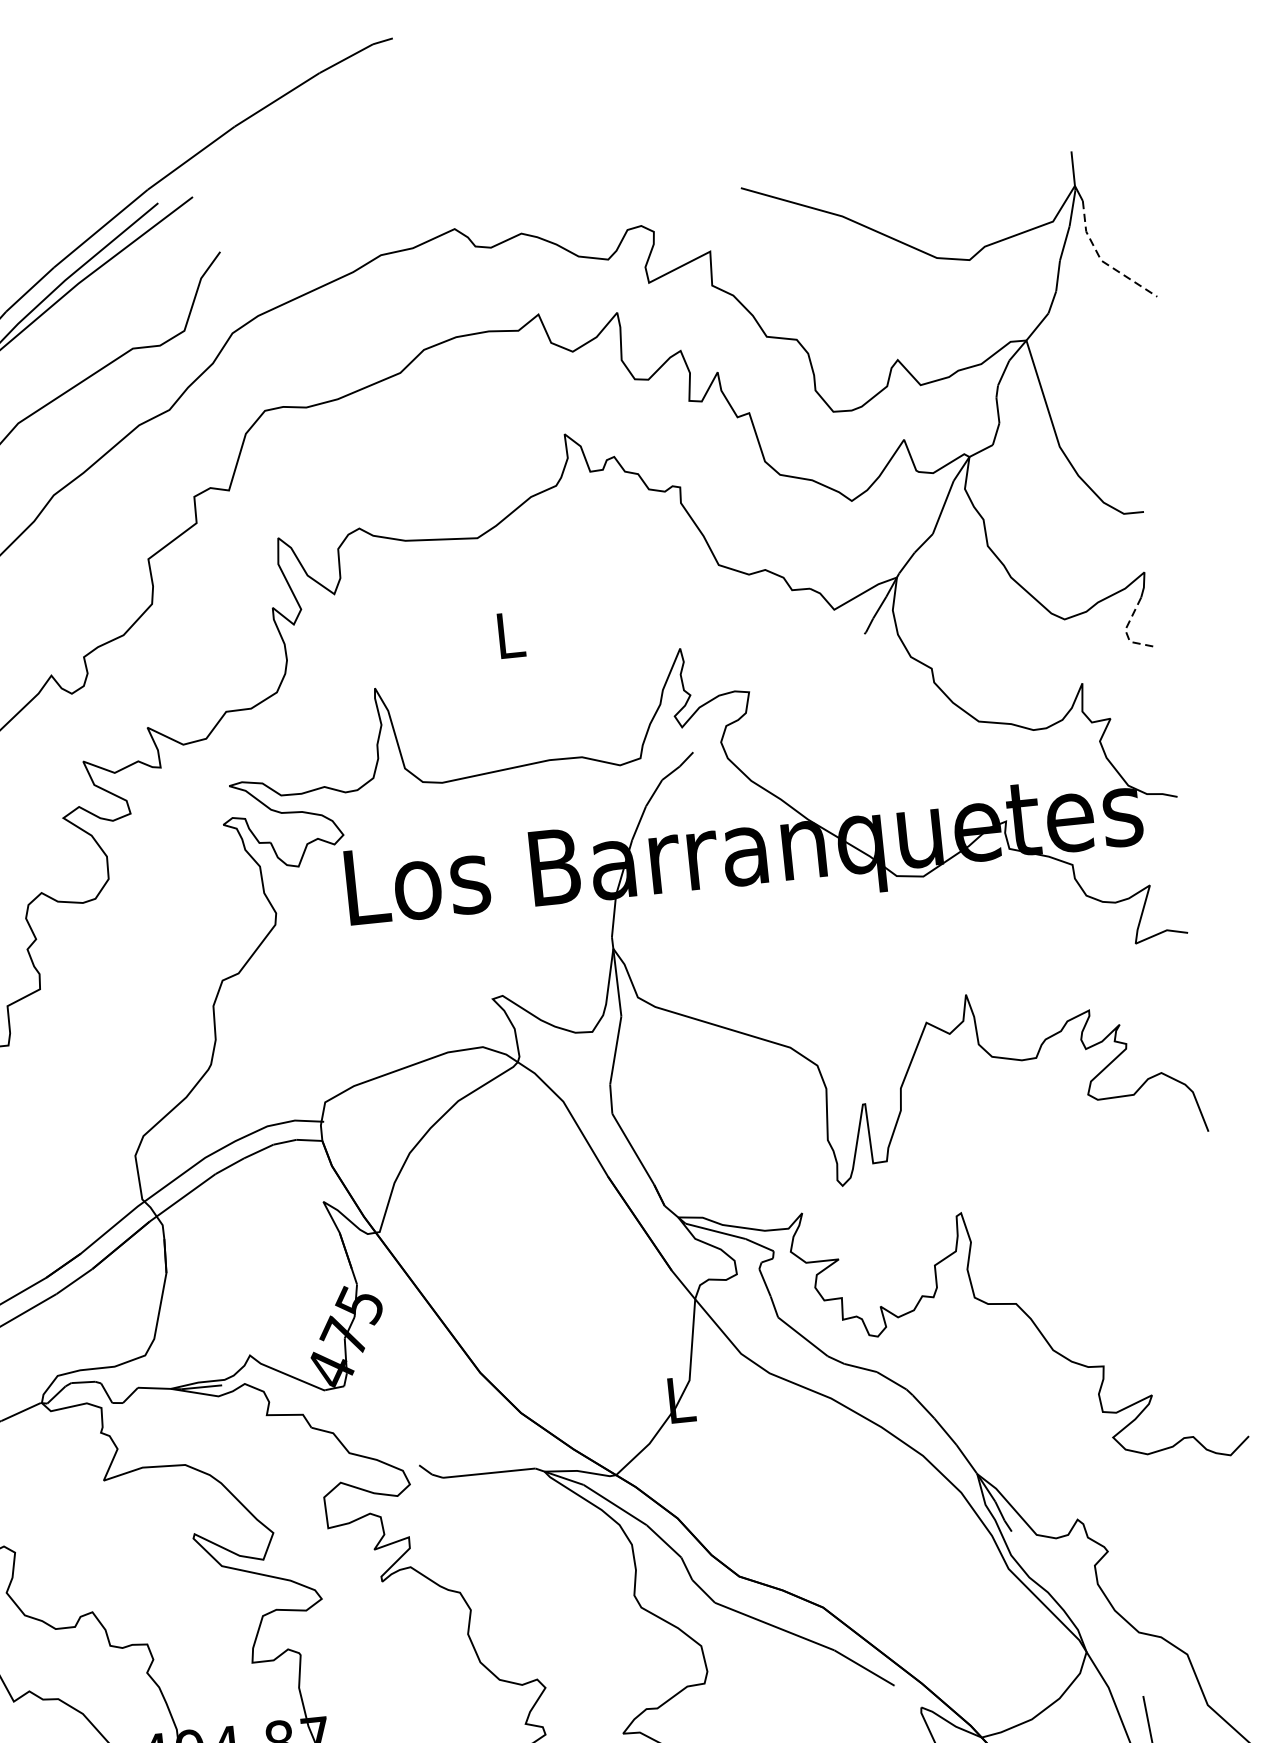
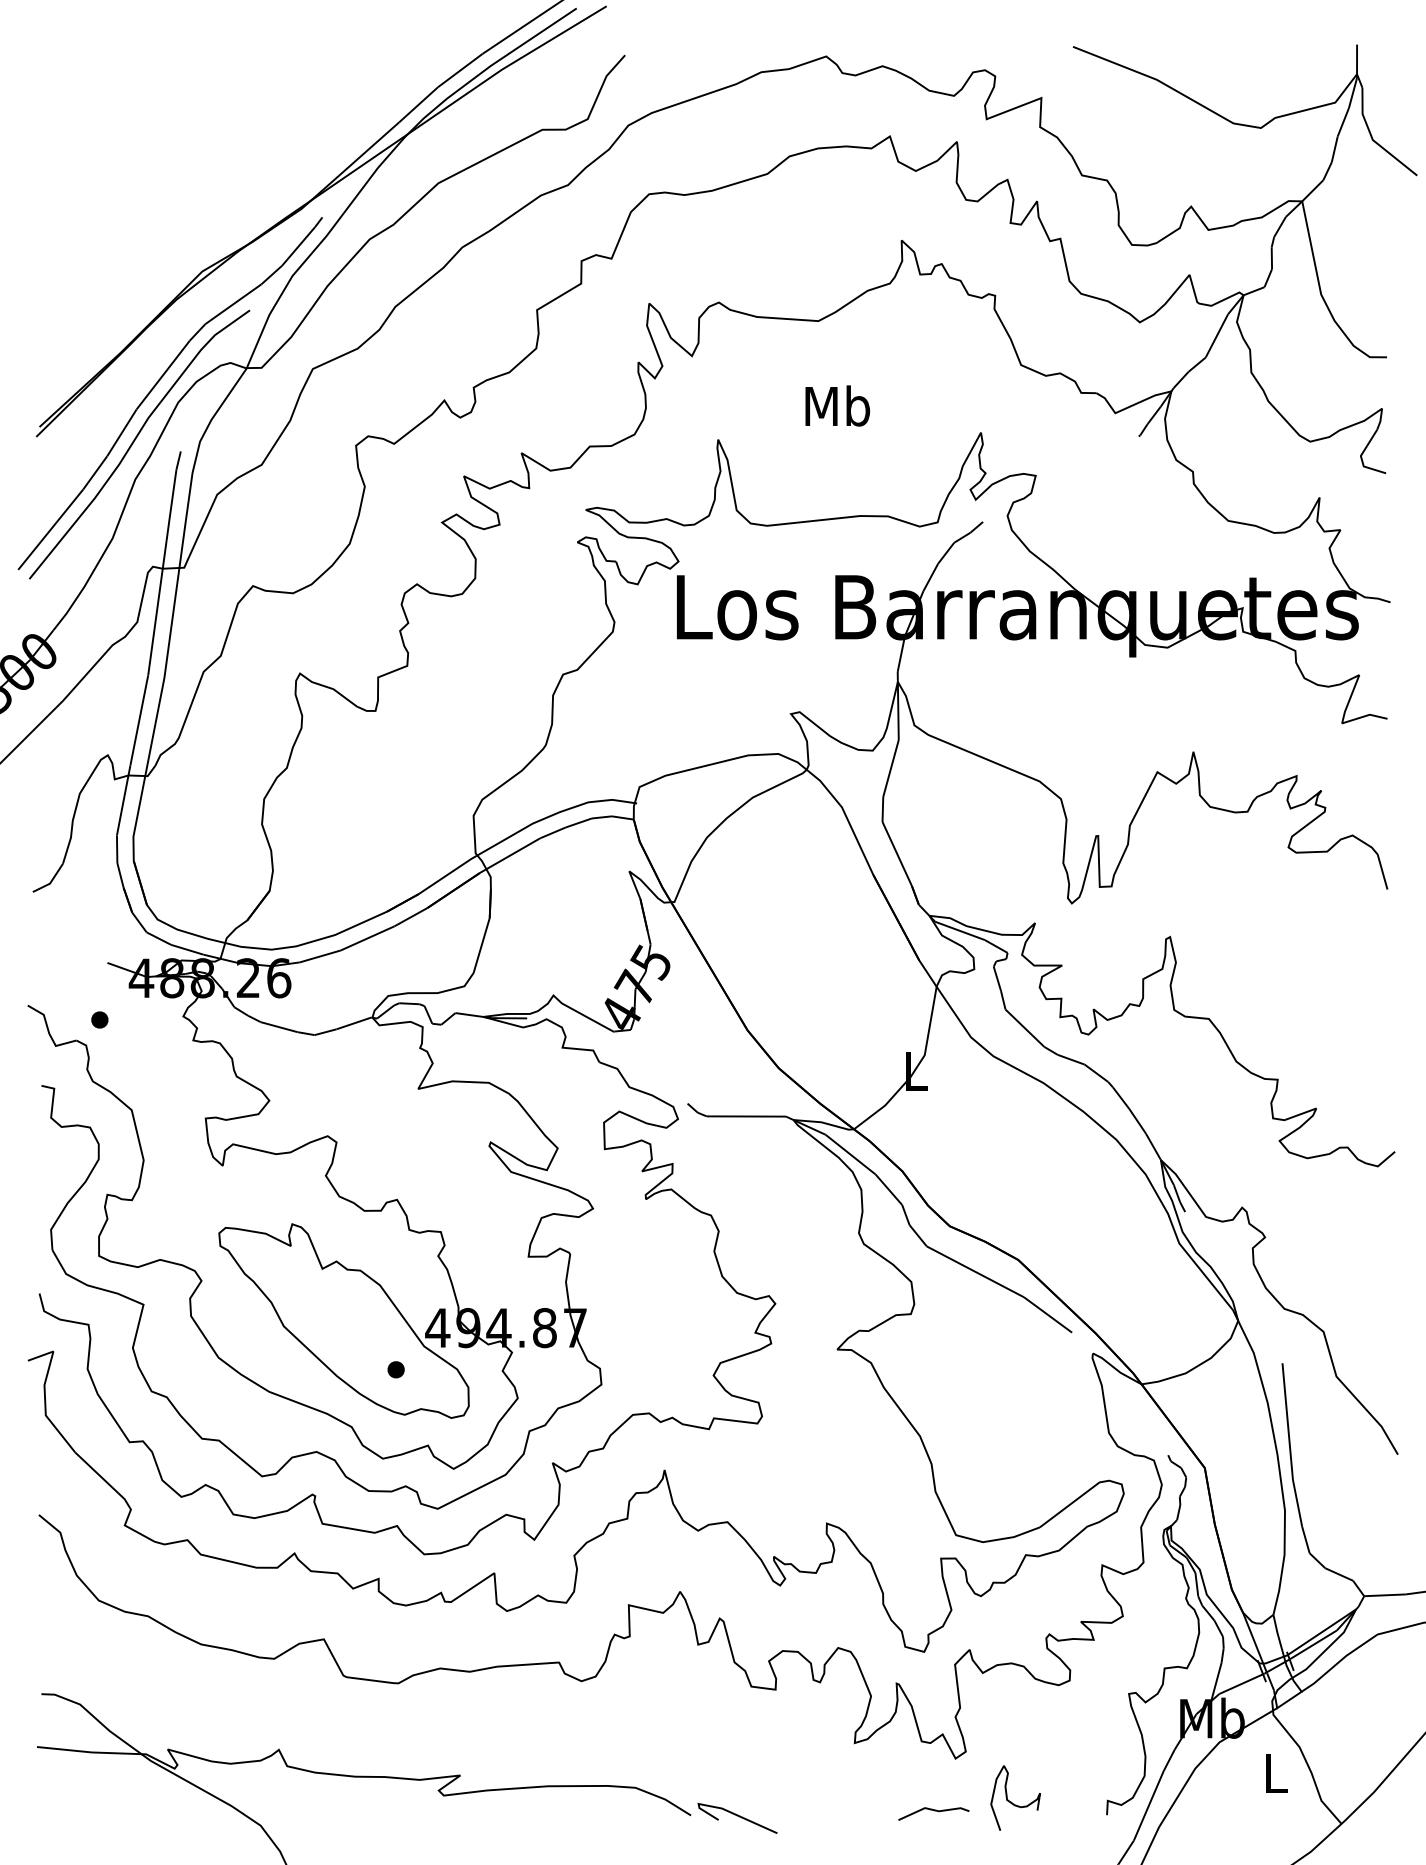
line: (1100, 261) -> (1372, 140), dashed -> solid
line: (1126, 631) -> (1361, 457), dashed -> solid
text: (509, 634) -> (837, 405), L -> Mb

